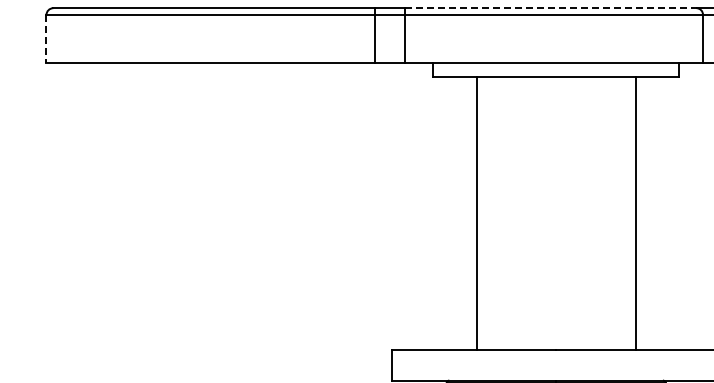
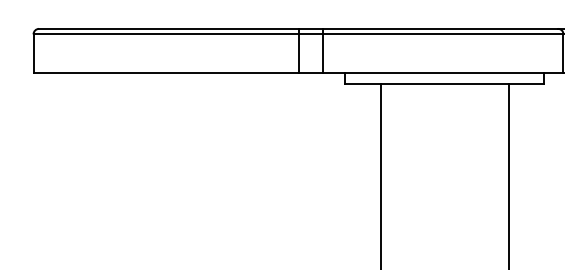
line: (551, 8) -> (441, 29), dashed -> solid
line: (46, 39) -> (33, 54), dashed -> solid

